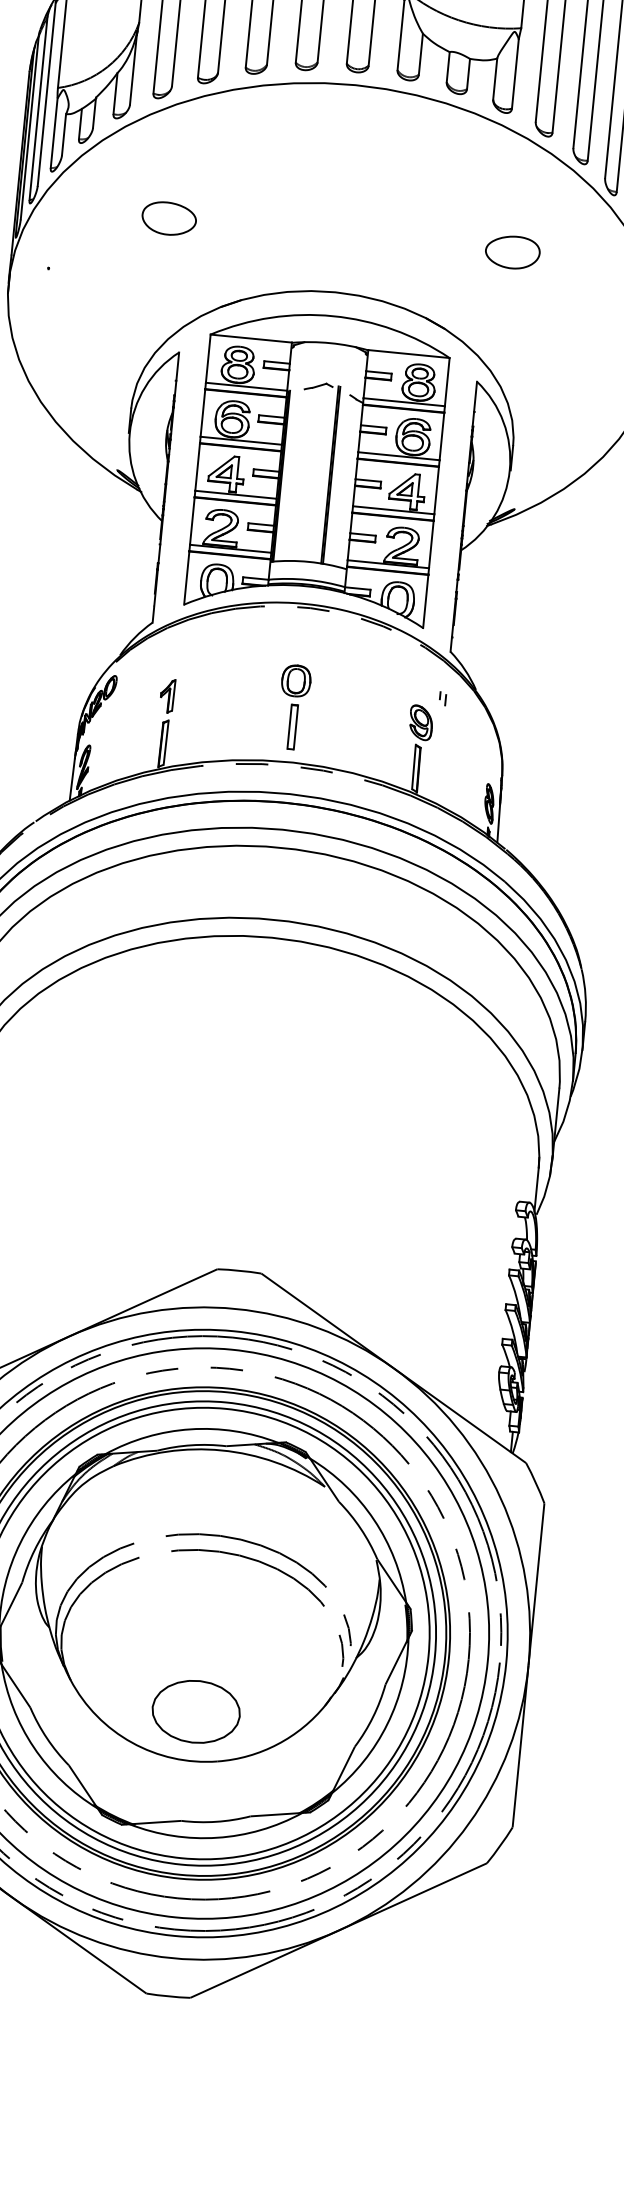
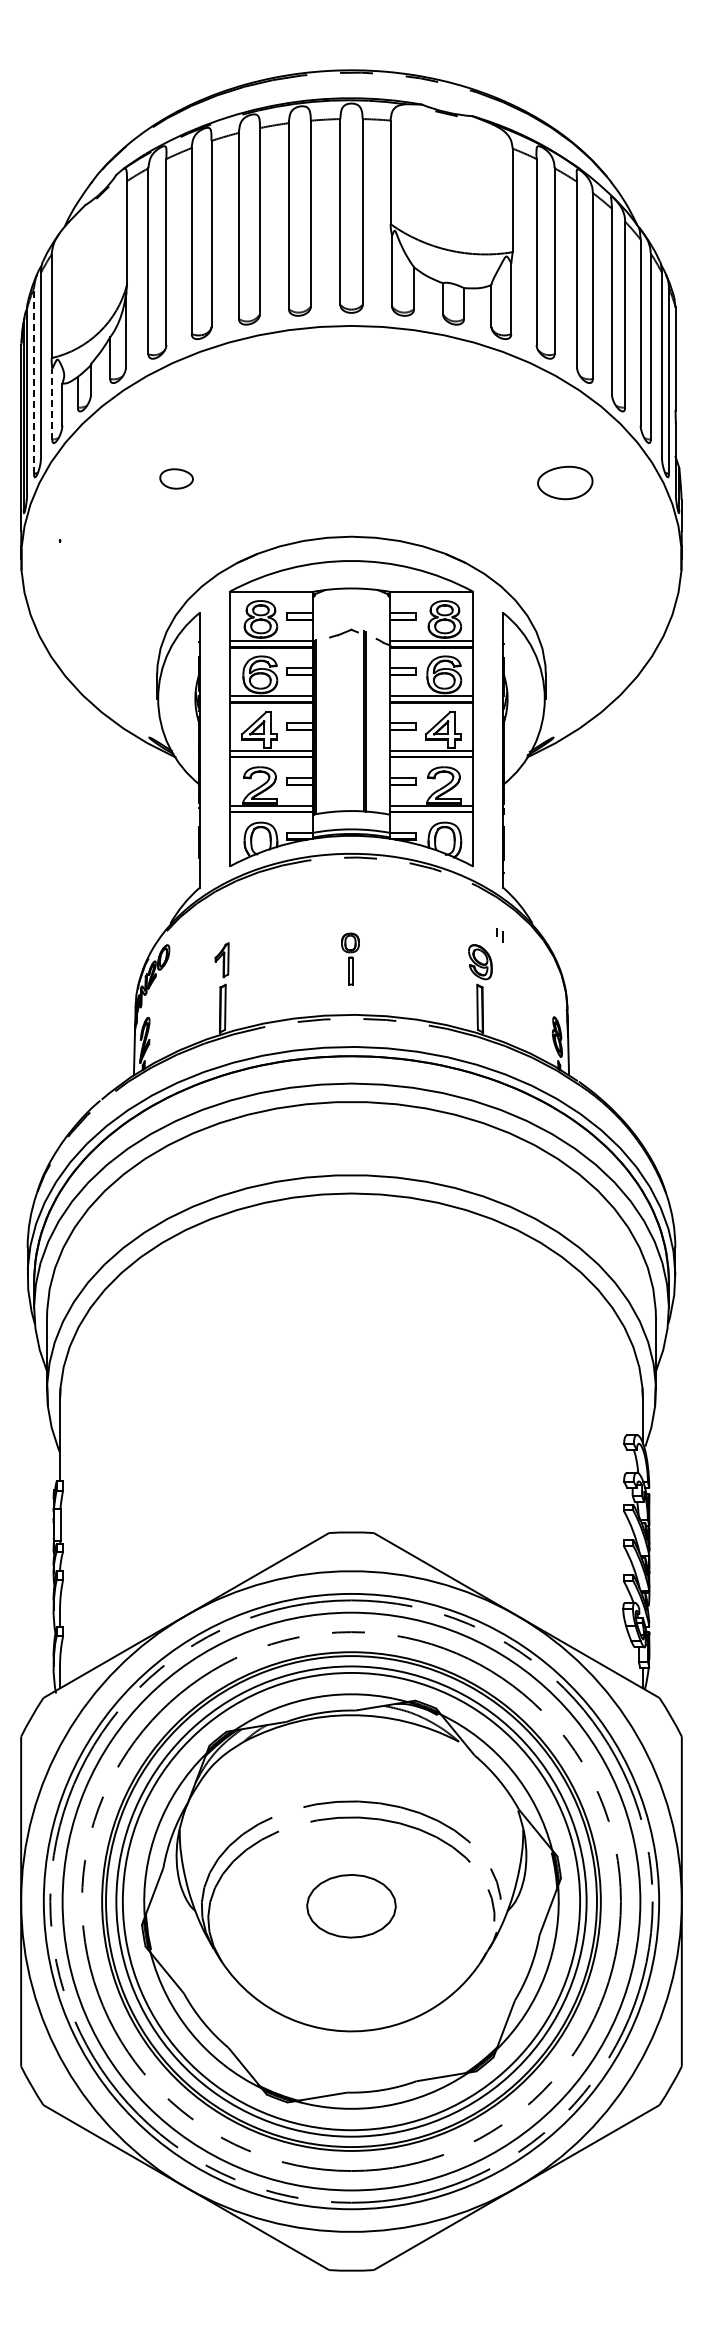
line: (38, 108) -> (34, 380), solid -> dashed
line: (54, 132) -> (52, 403), solid -> dashed
part: (169, 218) -> (176, 478), size x0.6
part: (513, 251) -> (565, 482), moved
part: (293, 706) -> (350, 958), size x0.6
part: (196, 1712) -> (351, 1906), moved

